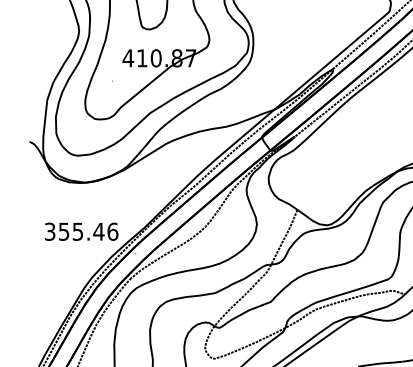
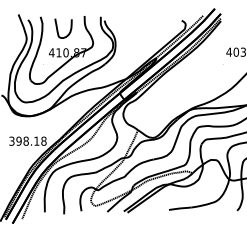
text: (88, 230) -> (31, 140), 355.46 -> 398.18

